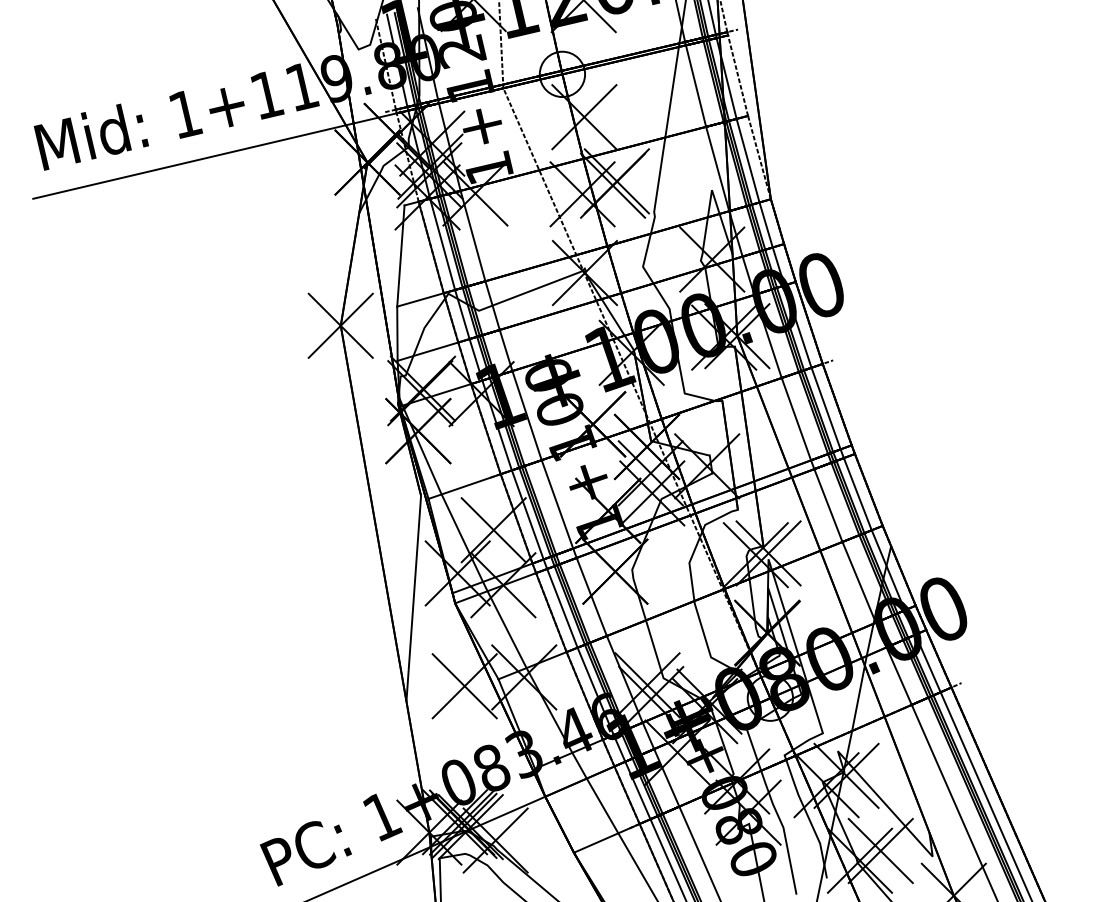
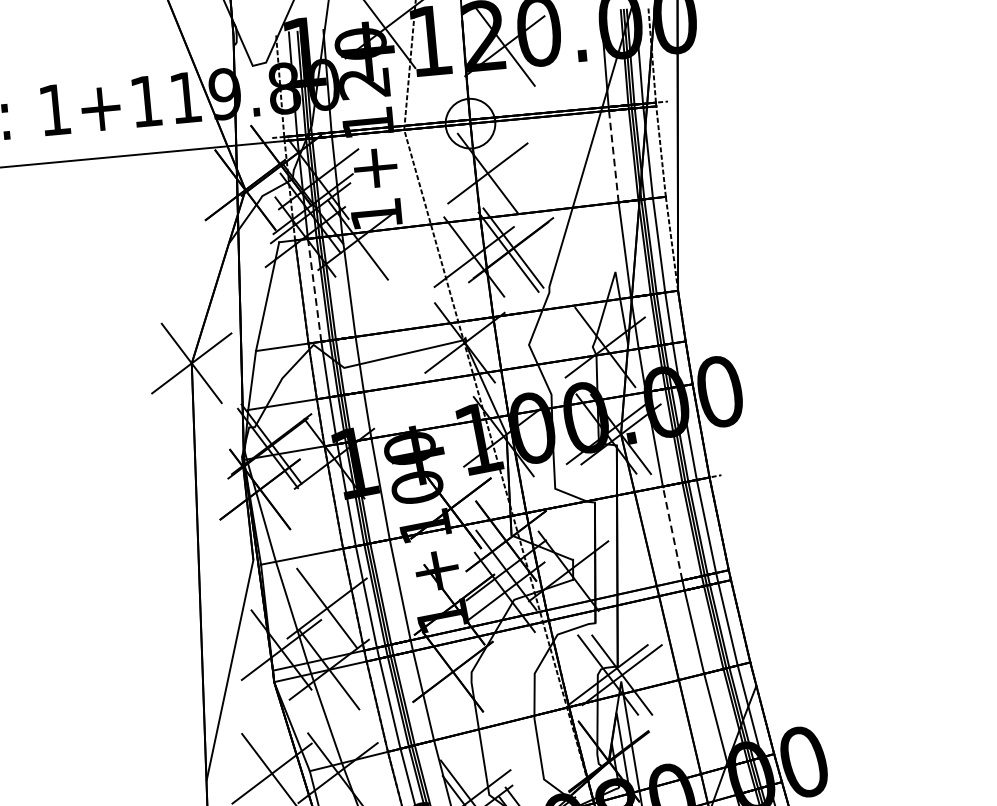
line: (696, 86) -> (614, 157), solid -> dashed
line: (442, 243) -> (314, 289), solid -> dashed
line: (796, 419) -> (672, 533), solid -> dashed

